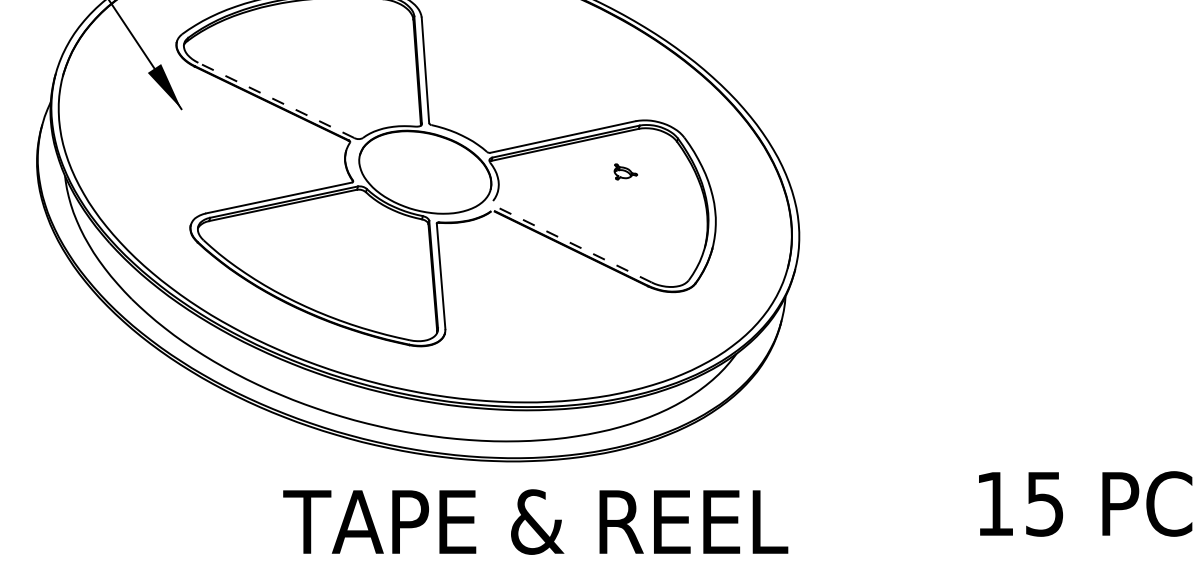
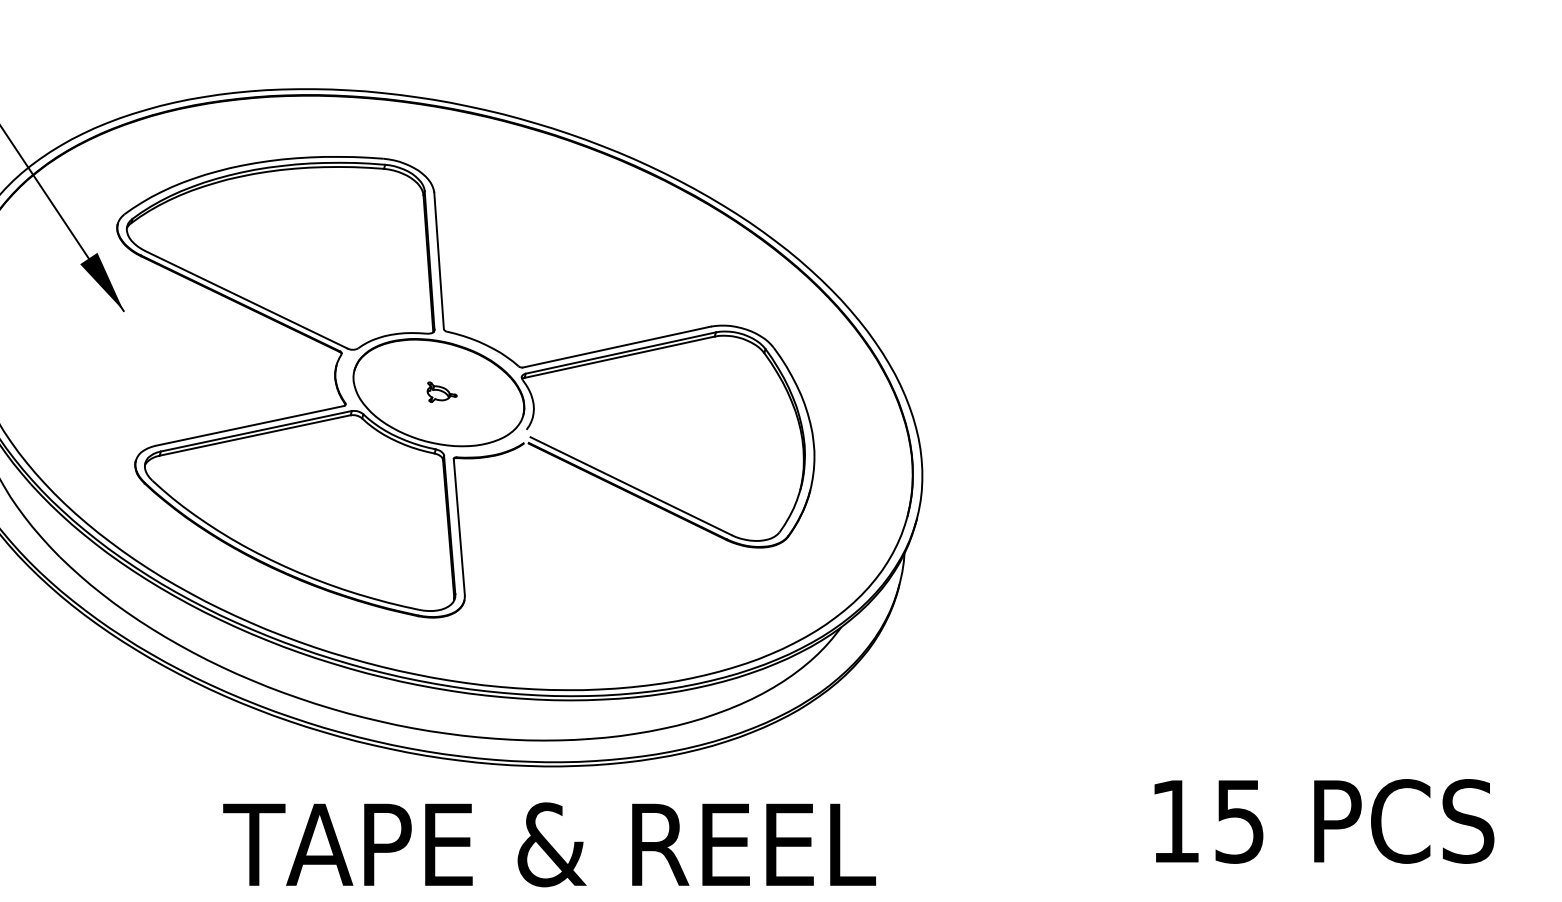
line: (276, 100) -> (246, 299), dashed -> solid
part: (625, 171) -> (441, 391), moved
line: (574, 244) -> (631, 486), dashed -> solid
text: (535, 521) -> (549, 844), moved

